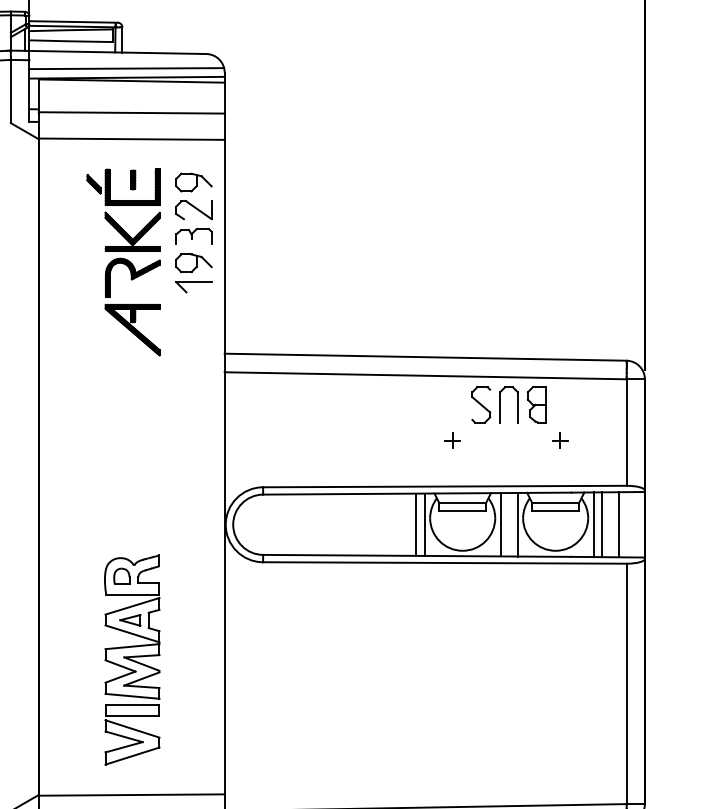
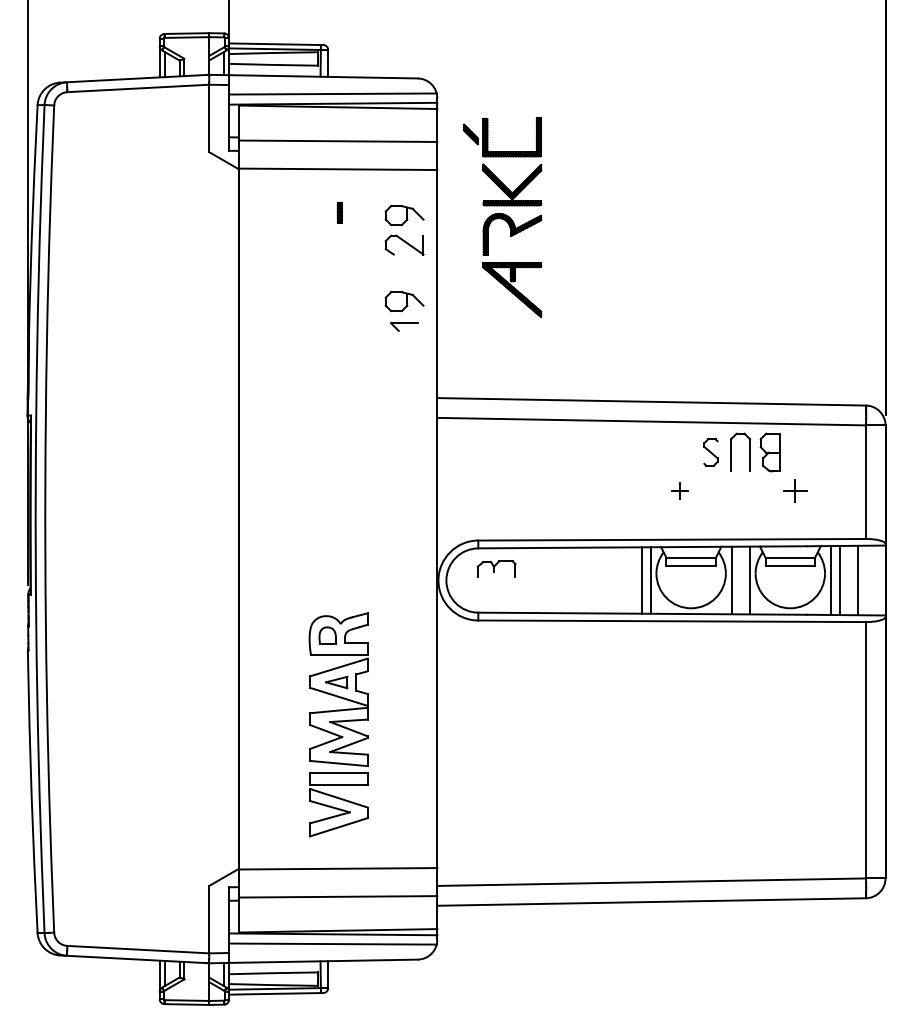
part: (193, 235) -> (496, 568), moved
part: (123, 262) -> (502, 217), moved
part: (192, 286) -> (403, 326), size x0.7
part: (480, 404) -> (710, 452), size x0.7
part: (559, 440) -> (794, 490), size x1.4

